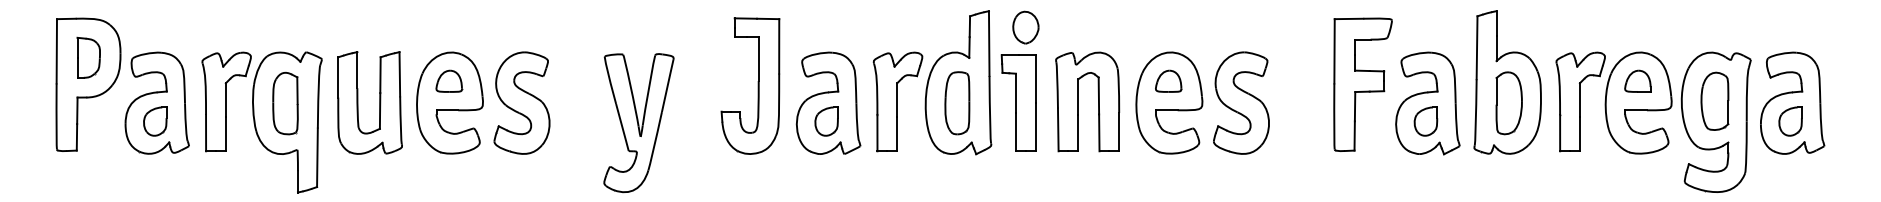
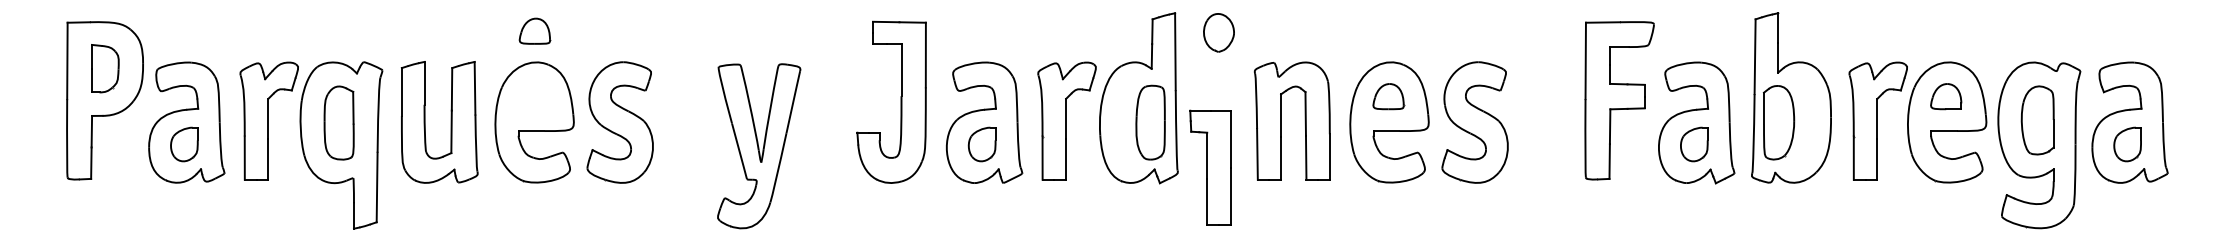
part: (449, 80) -> (535, 30), moved
part: (1018, 102) -> (1210, 166), moved
part: (957, 103) -> (1150, 122), moved
part: (1508, 103) -> (1778, 122), moved

